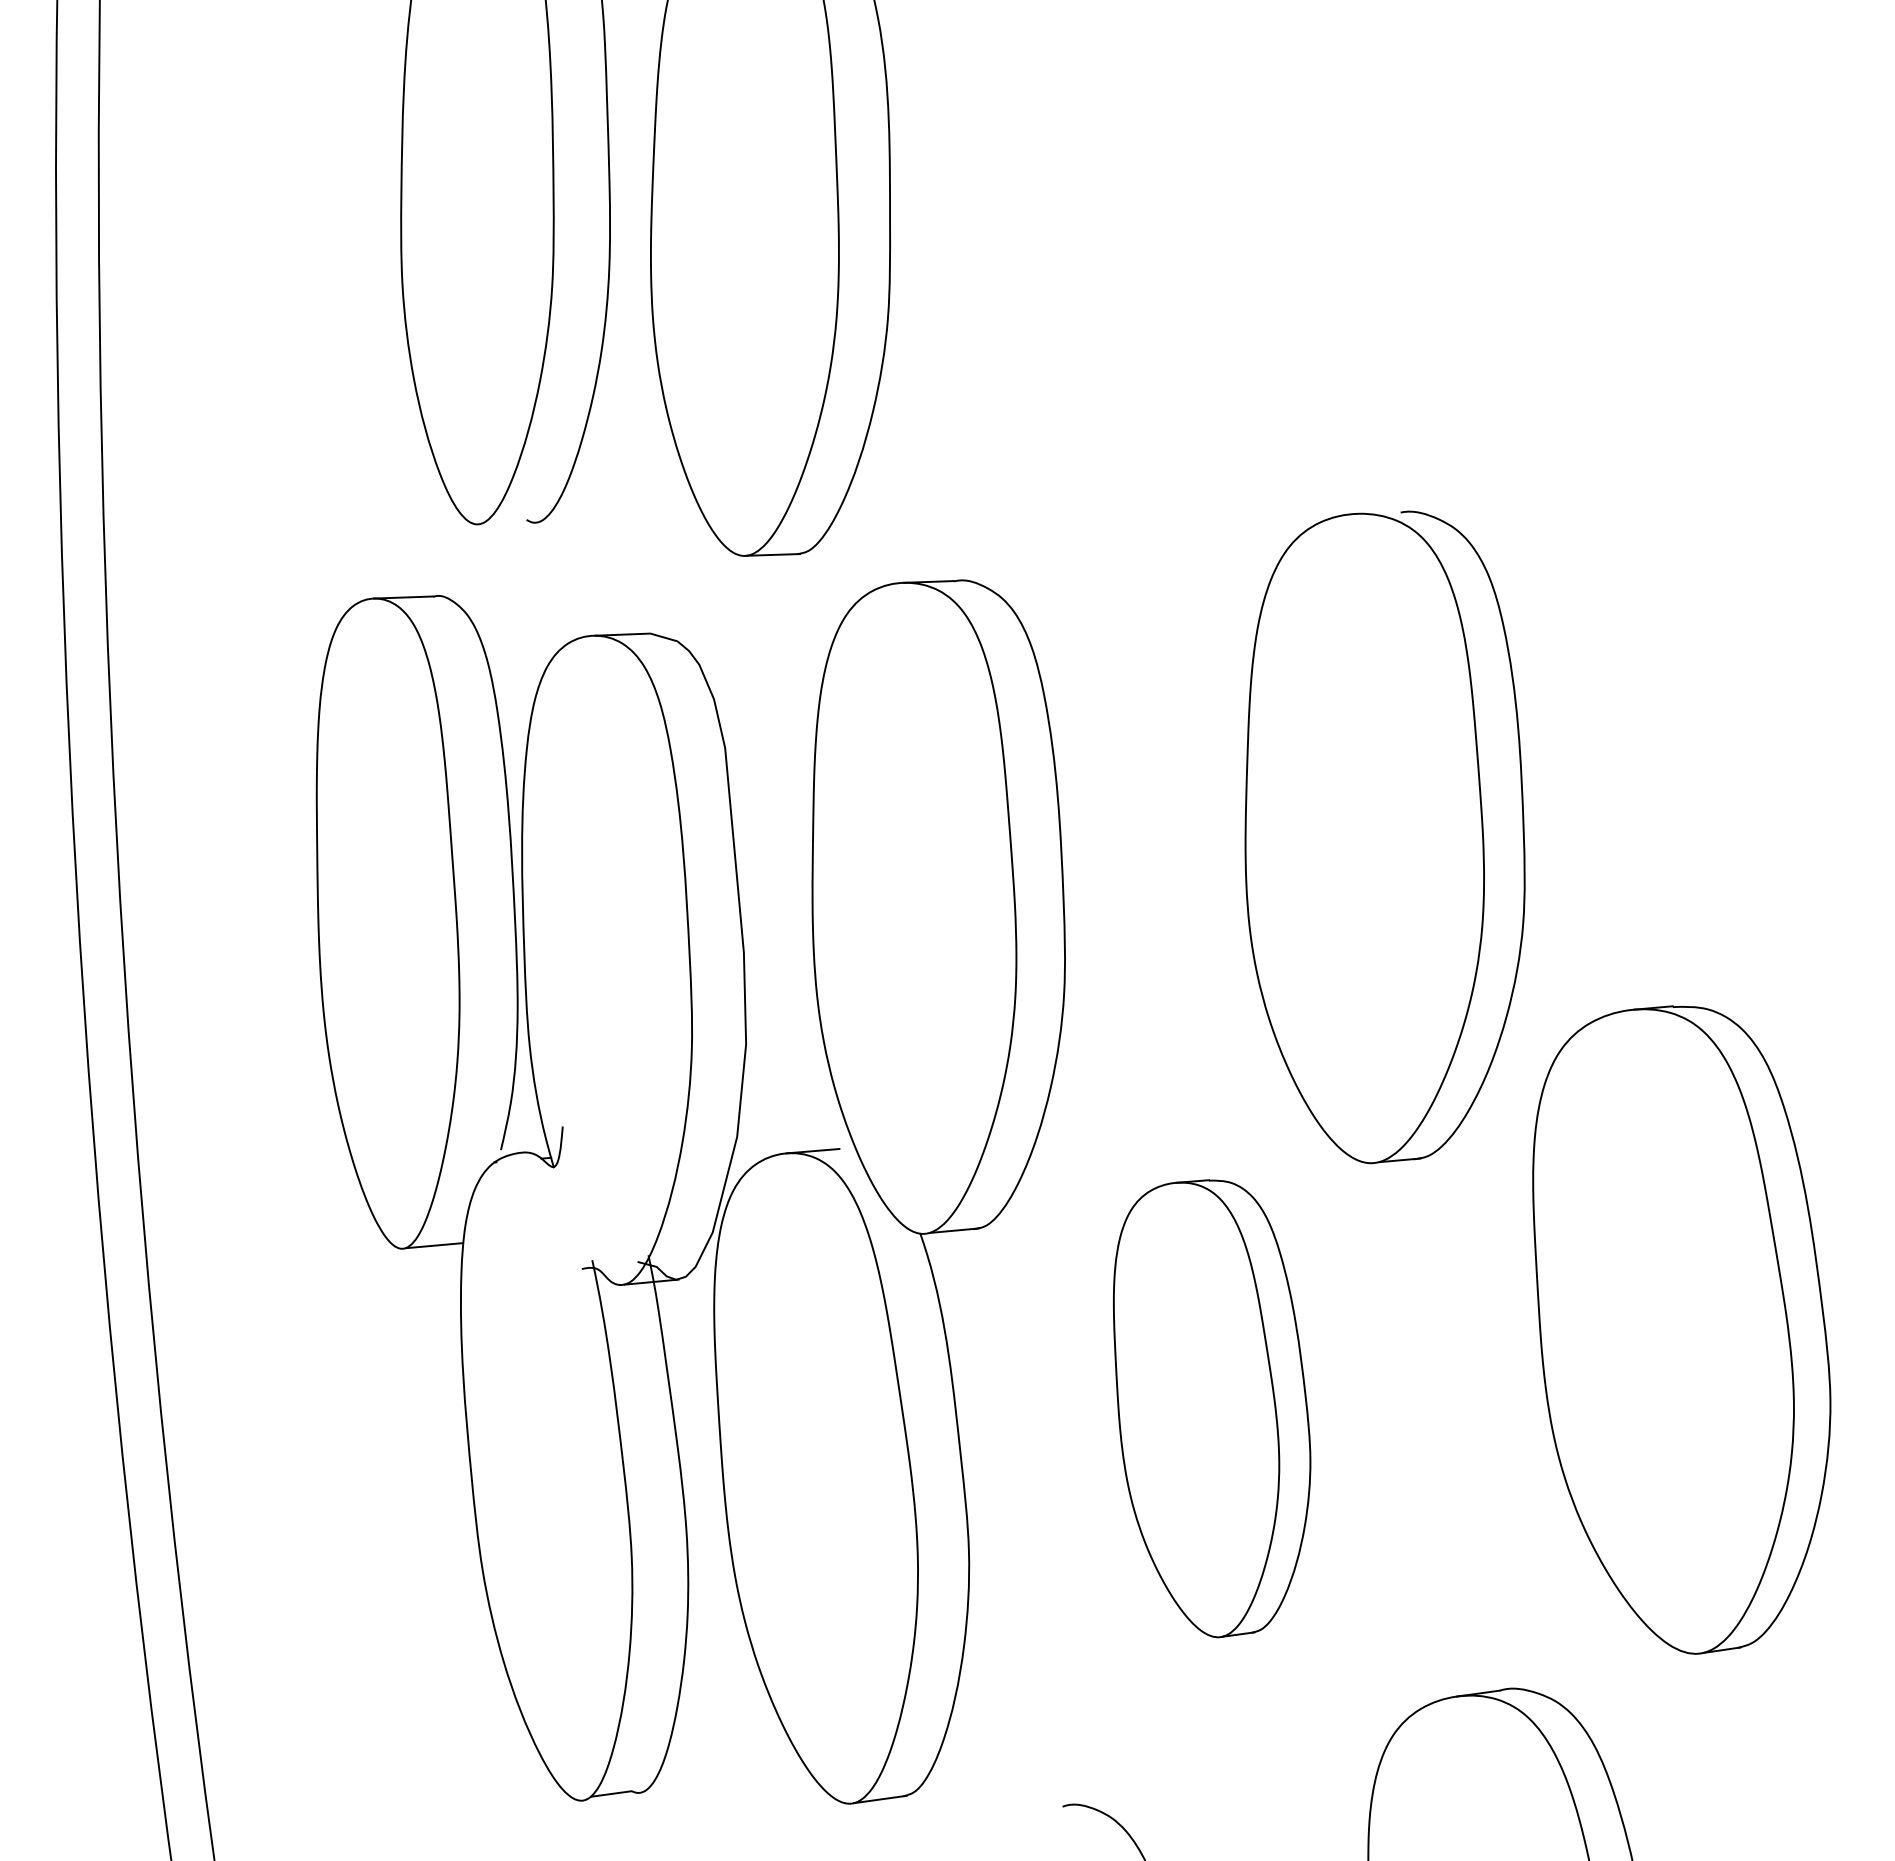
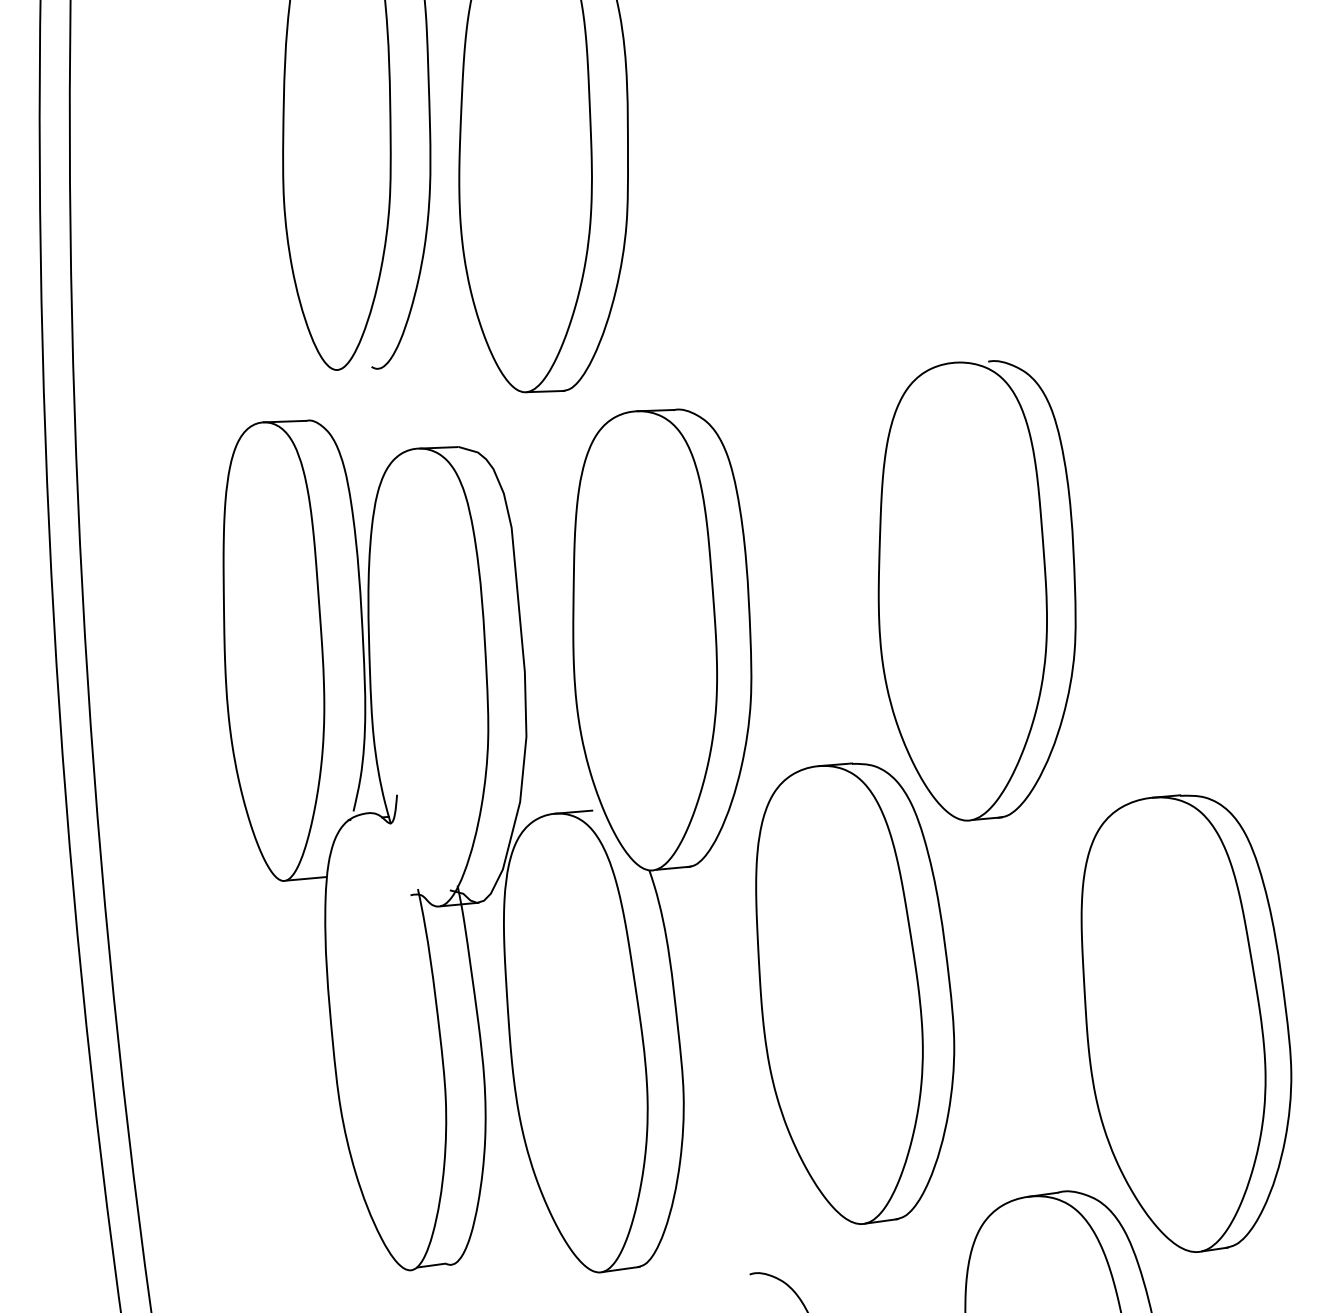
part: (1681, 1329) -> (1186, 1023), moved
part: (1211, 1408) -> (854, 993), size x1.43

